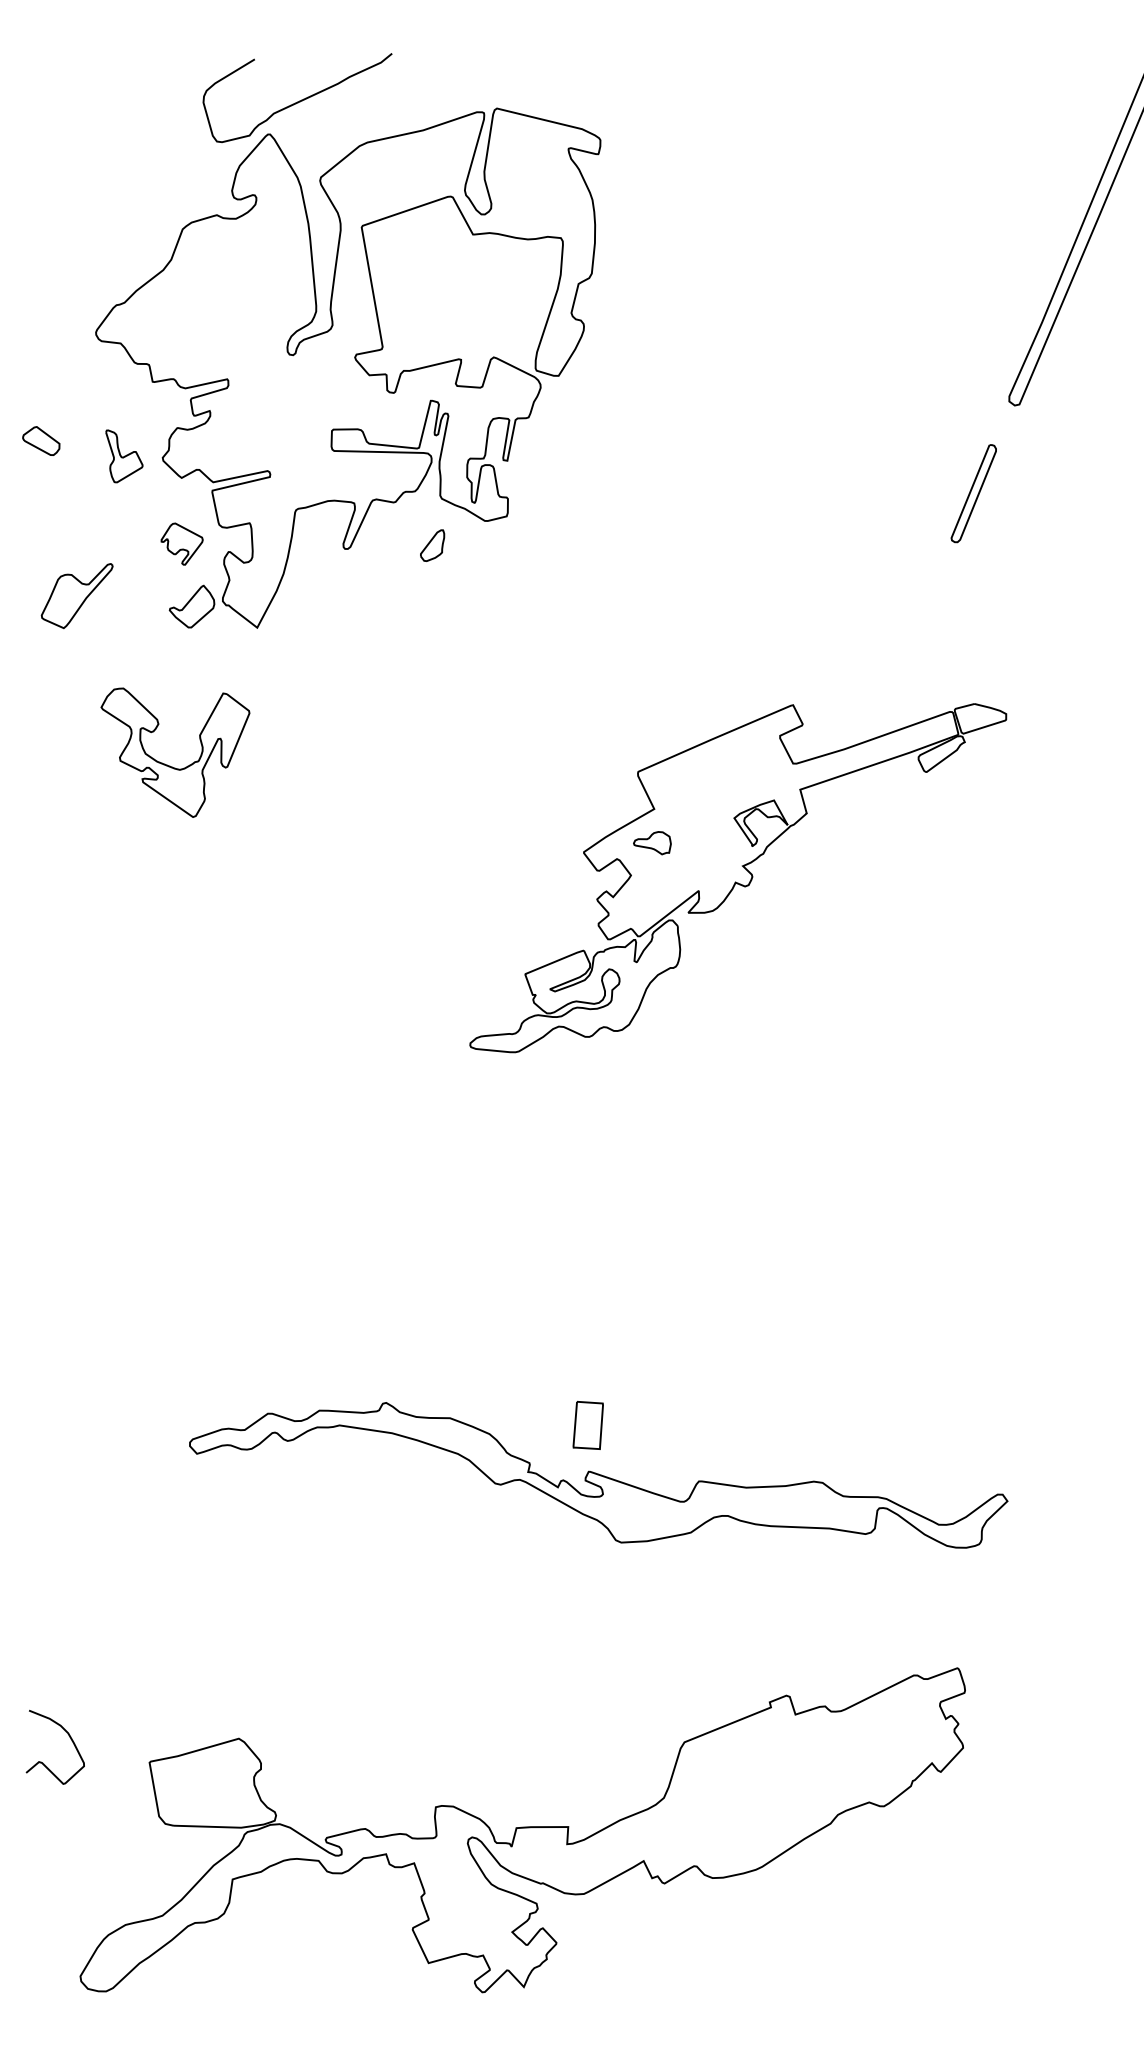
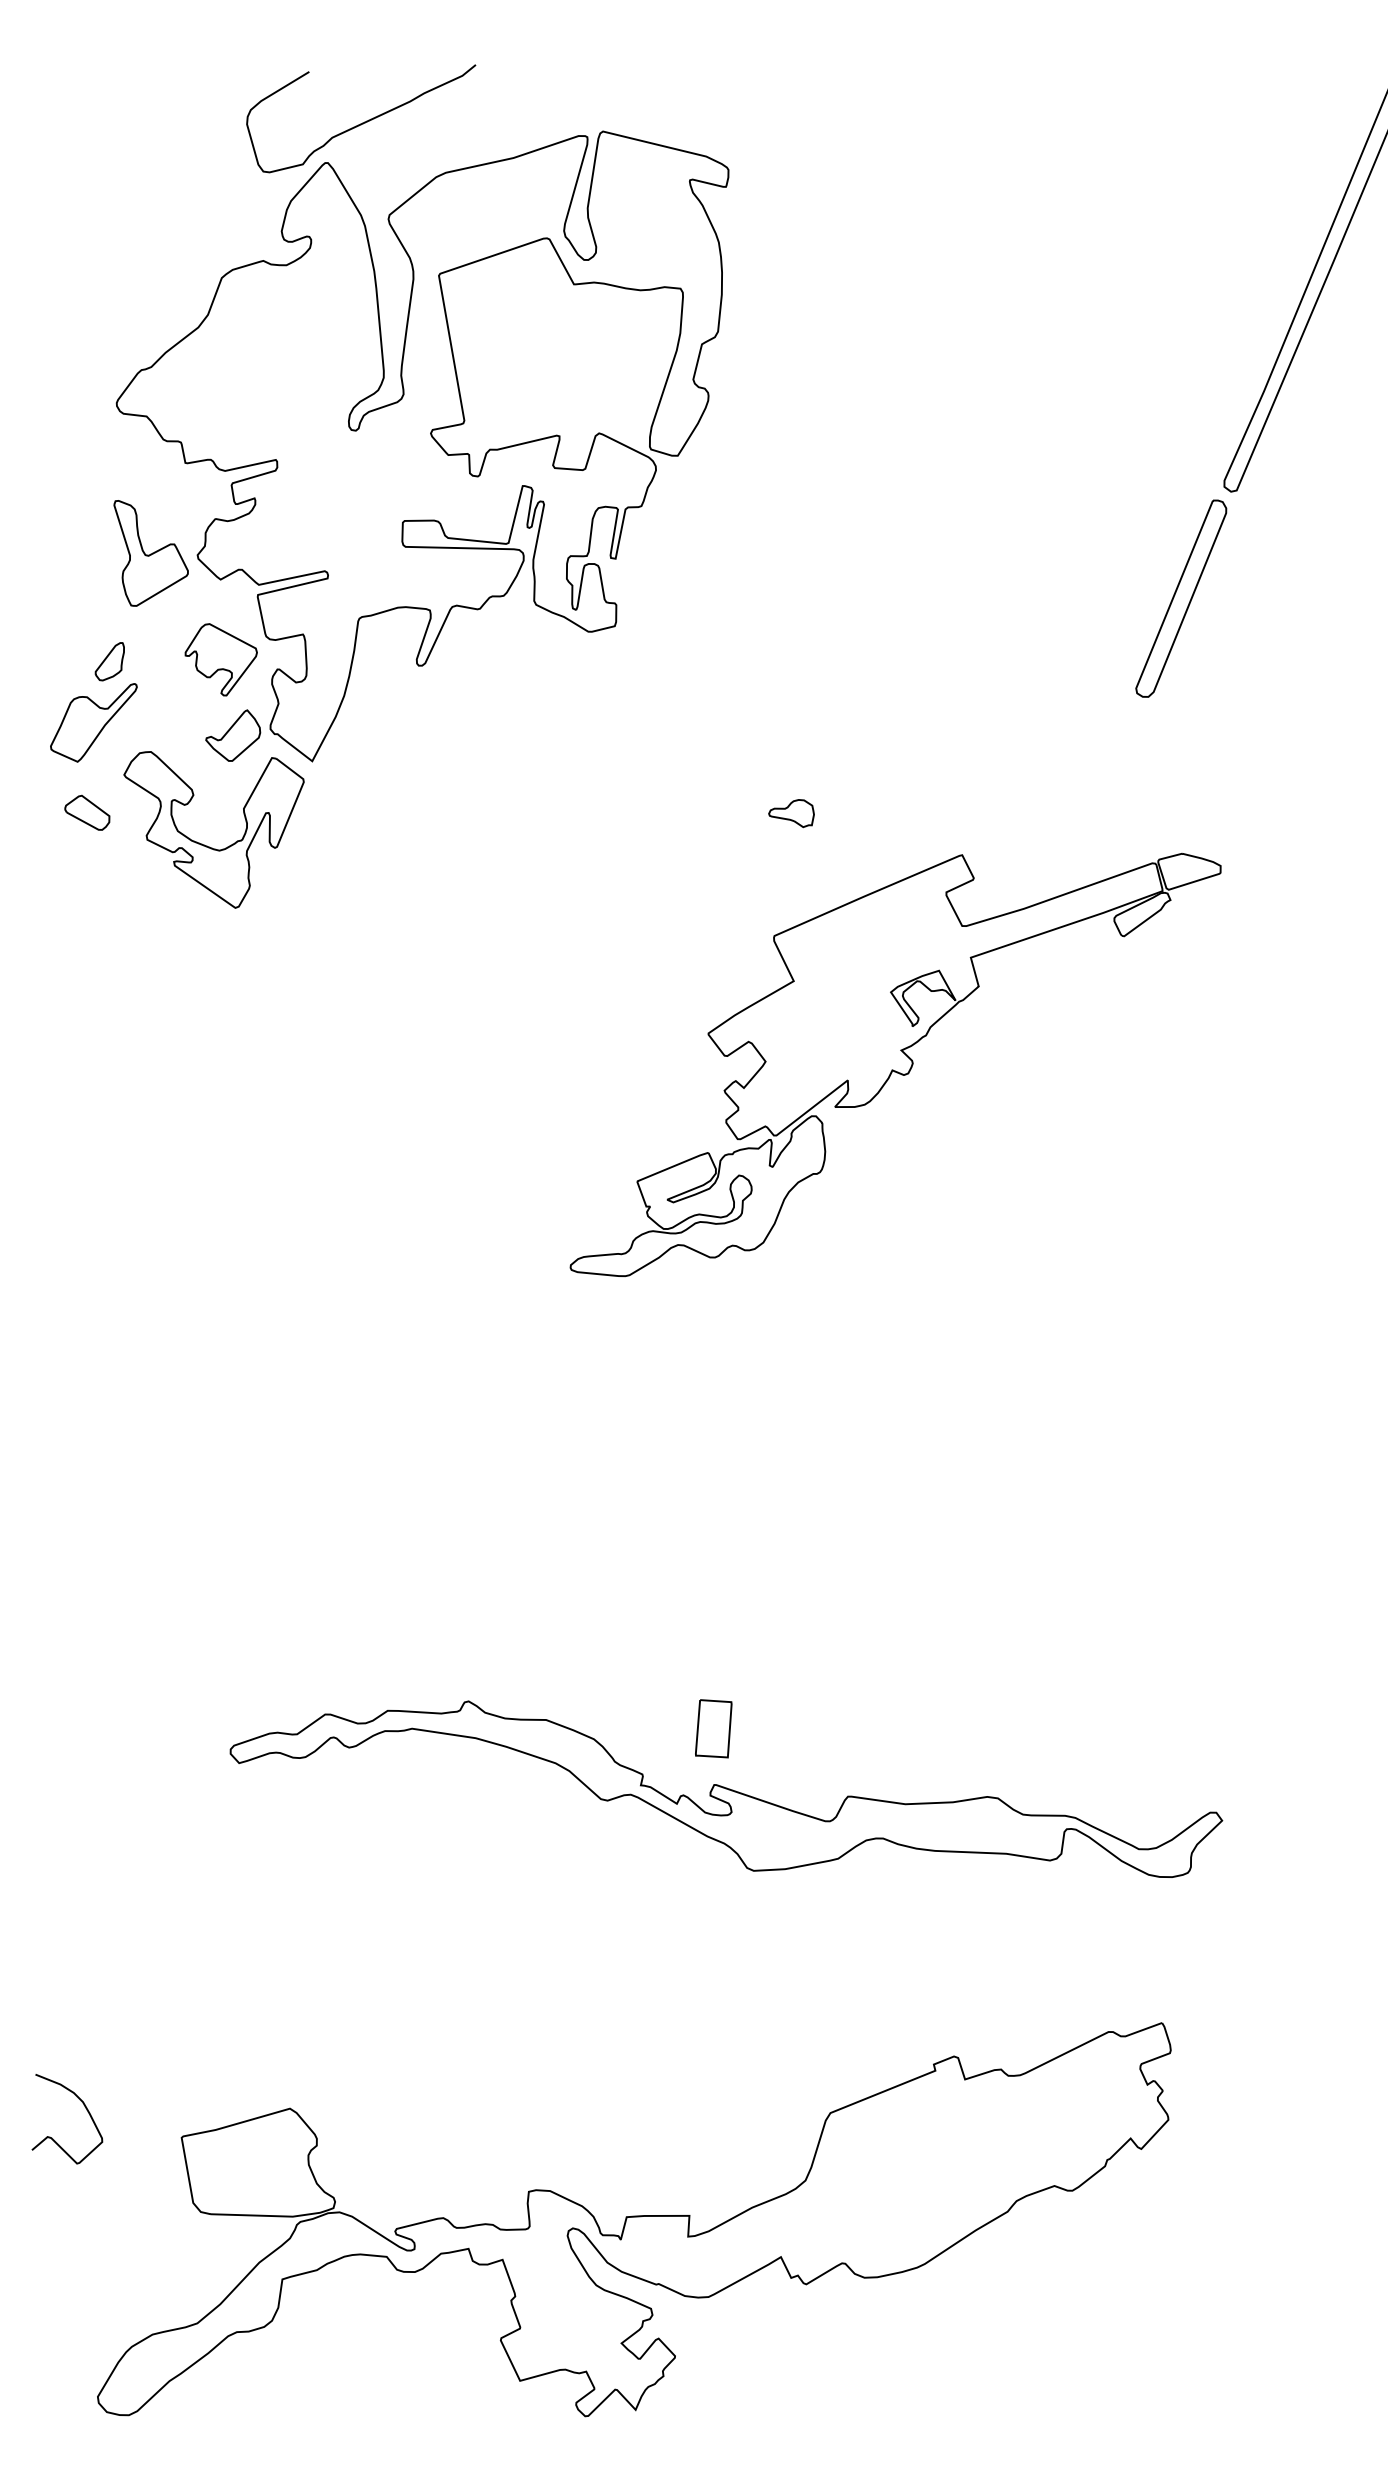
part: (41, 440) -> (87, 812), moved
part: (123, 456) -> (150, 553), size x1.67
part: (973, 493) -> (1181, 598), size x1.67
part: (181, 543) -> (220, 659), size x1.43
part: (432, 545) -> (109, 661), moved
part: (170, 765) -> (207, 845), moved
part: (652, 843) -> (791, 813), moved

